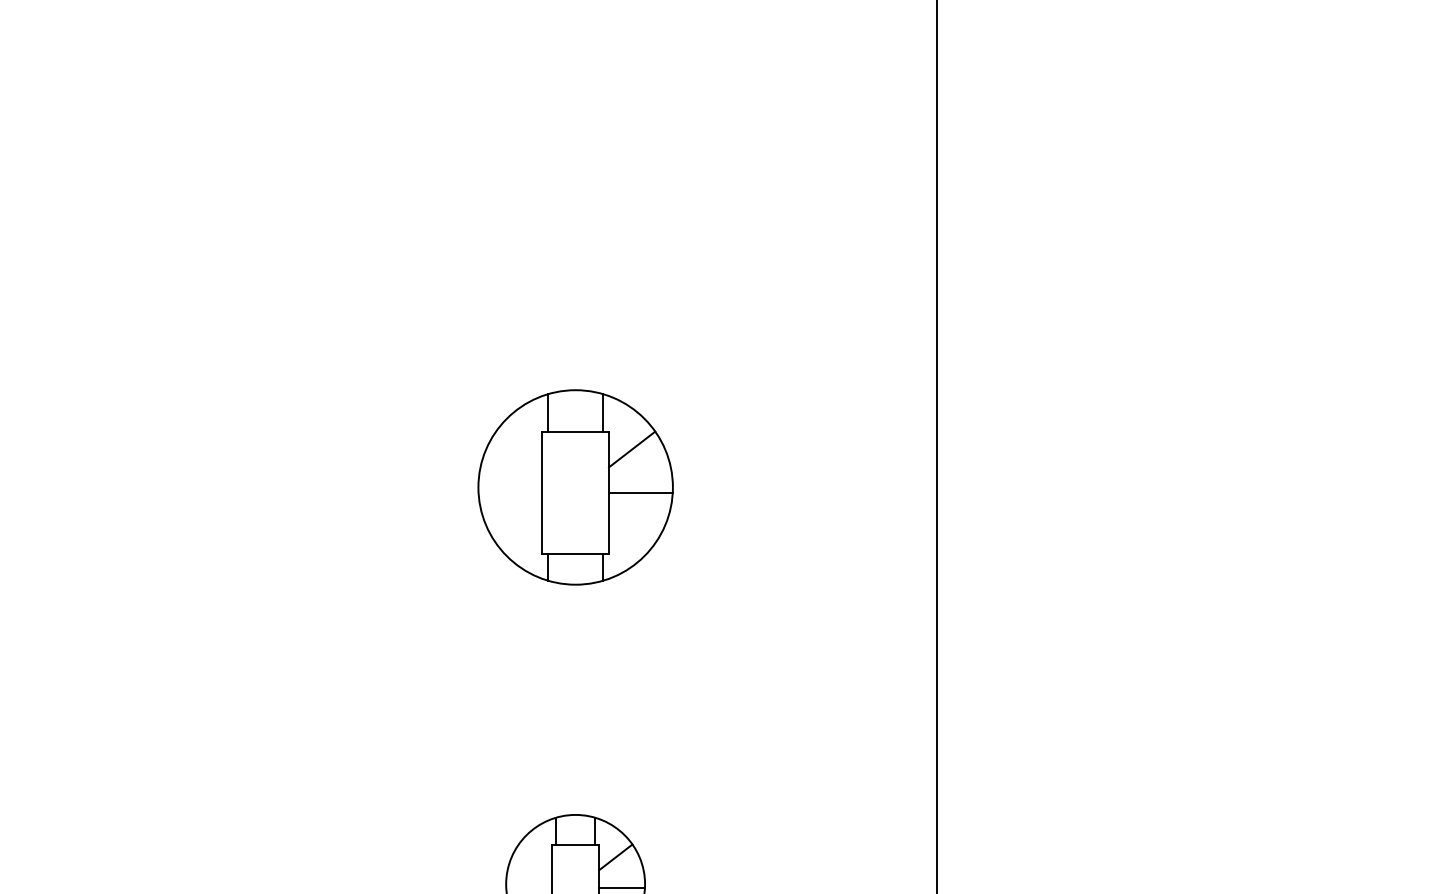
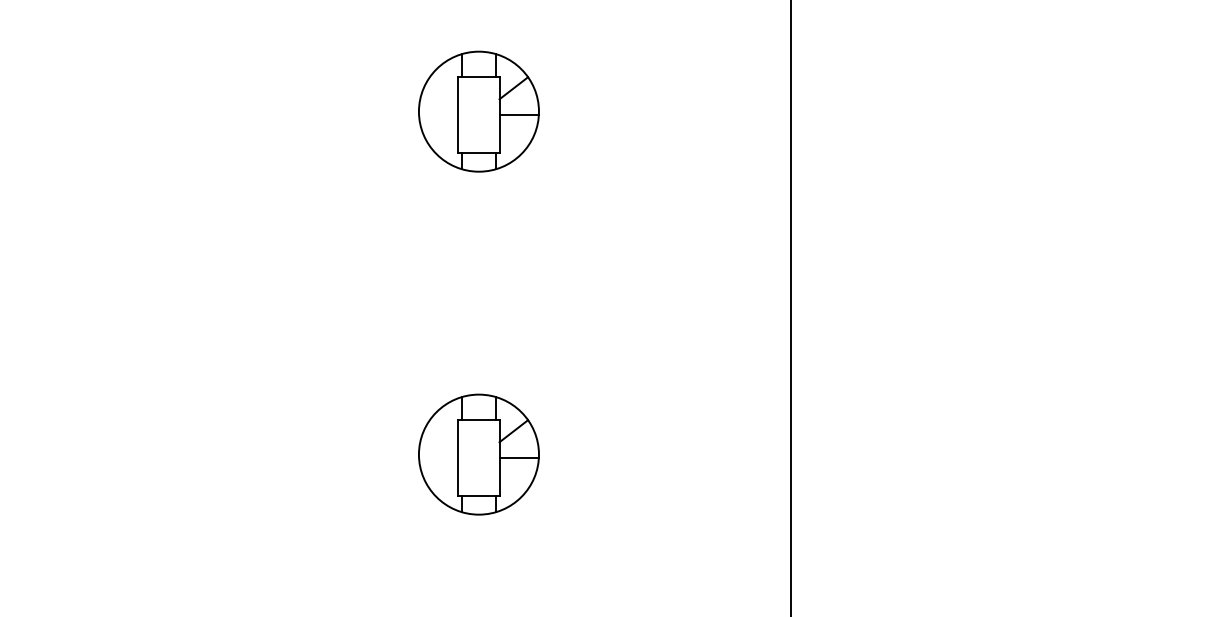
part: (575, 90) -> (478, 111), added
part: (575, 487) -> (478, 454), size x0.71

